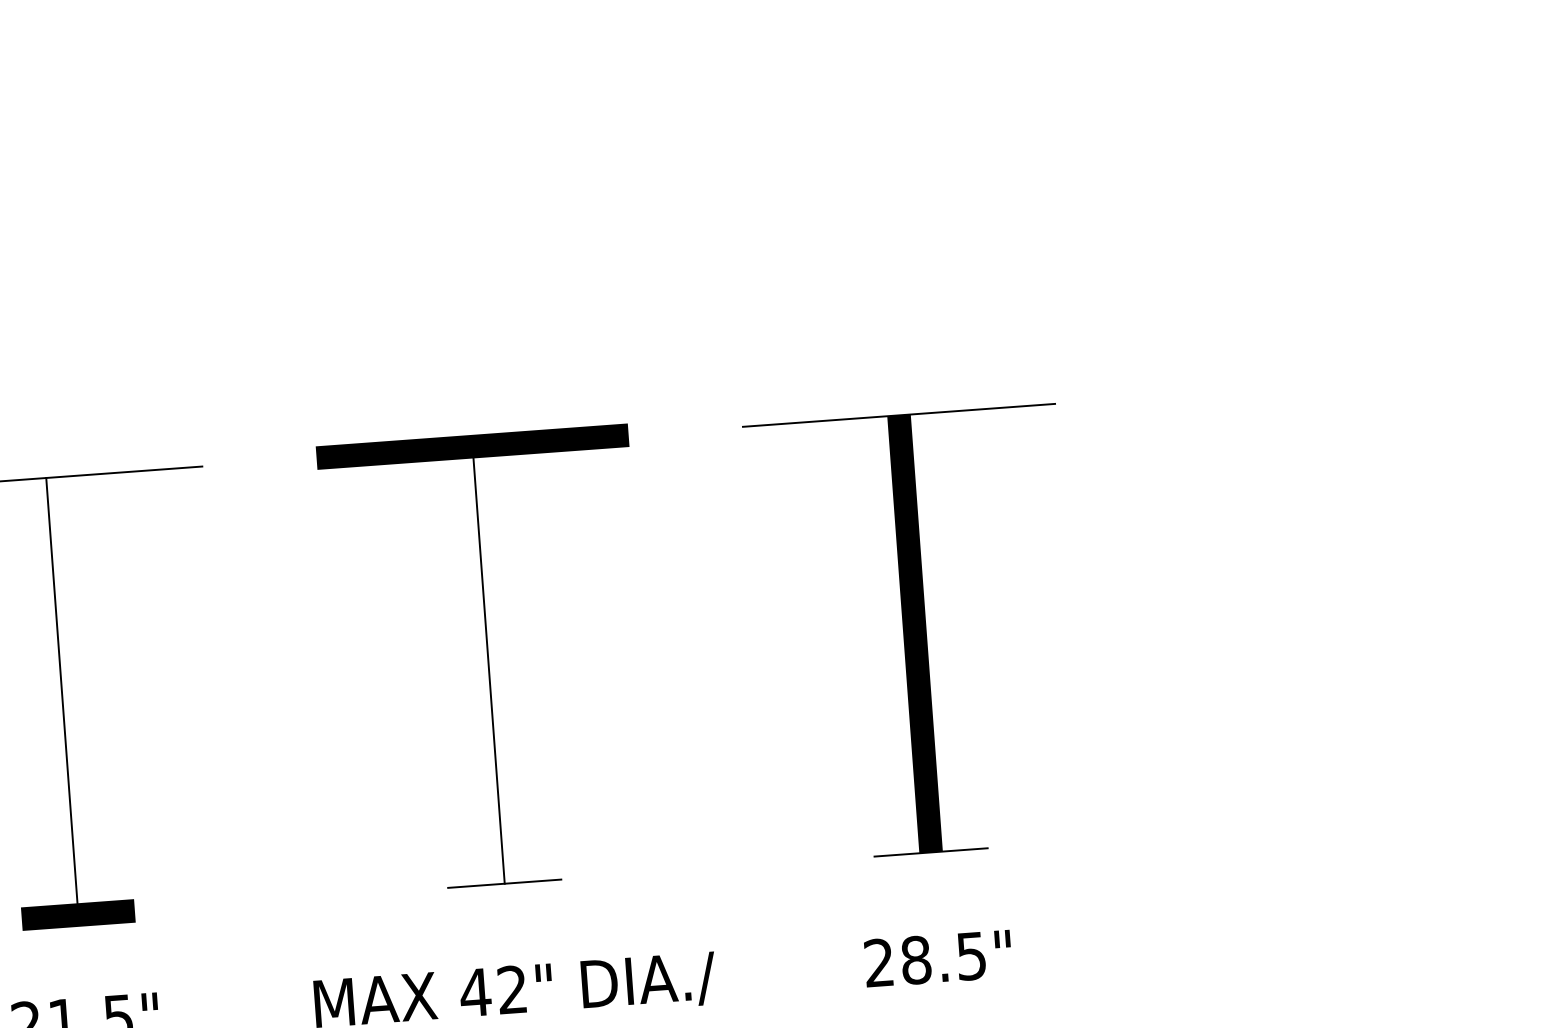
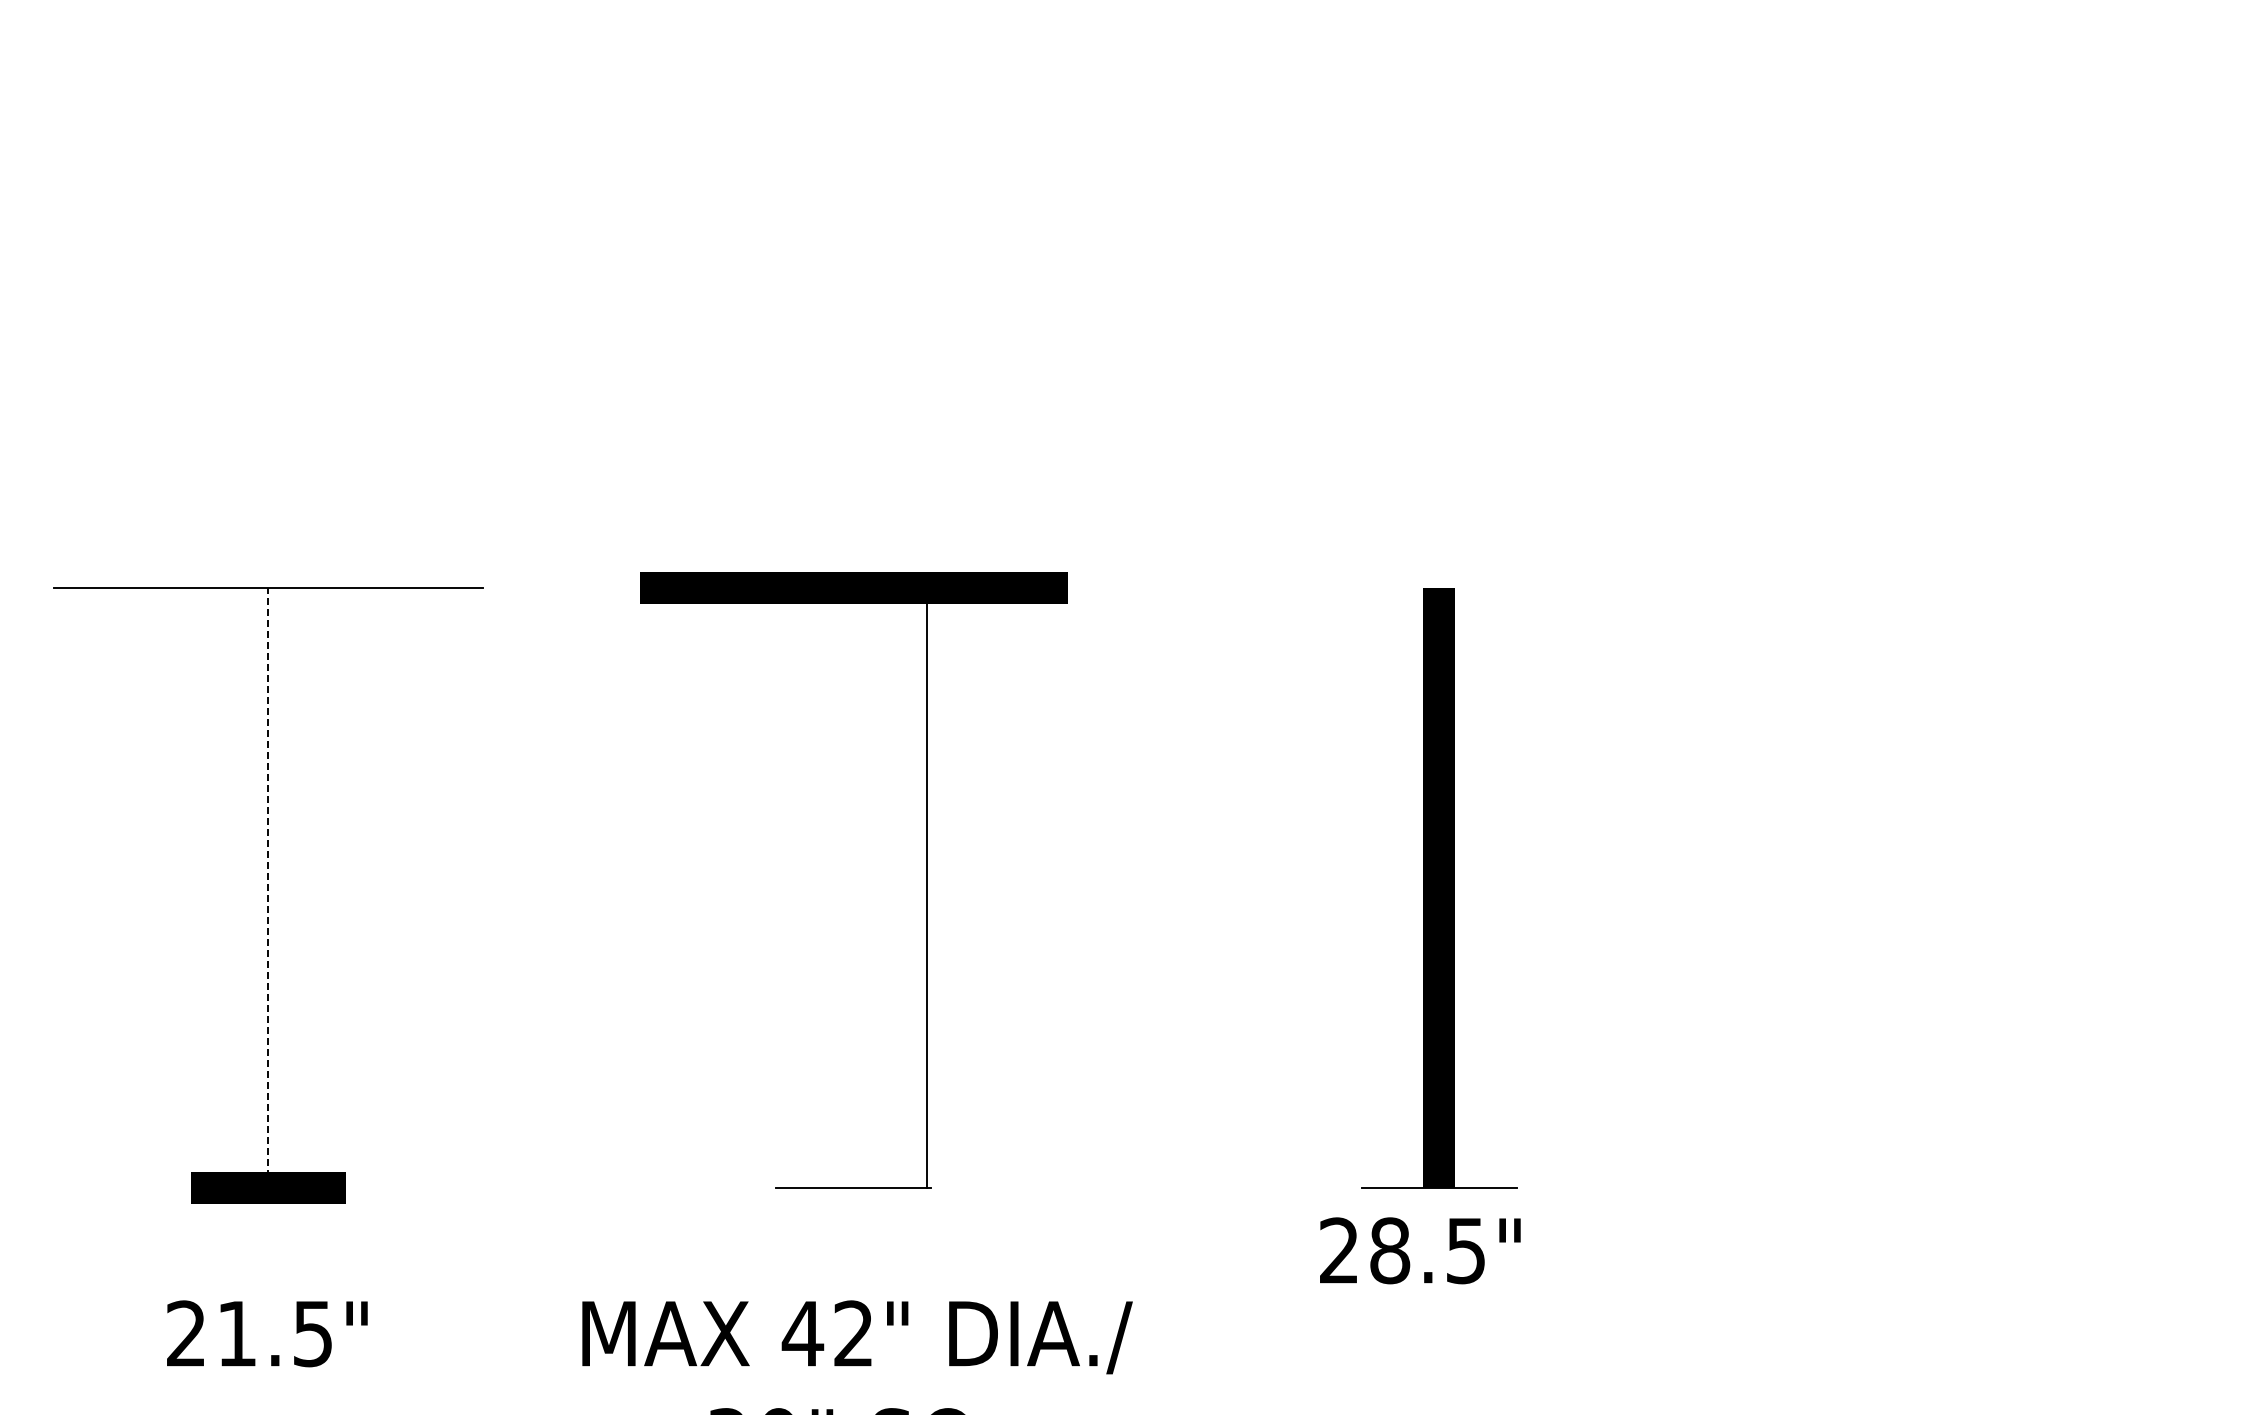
line: (898, 415) -> (1438, 587), removed
line: (488, 664) -> (926, 887), moved
line: (62, 696) -> (268, 887), solid -> dashed
text: (938, 958) -> (1420, 1250), moved

